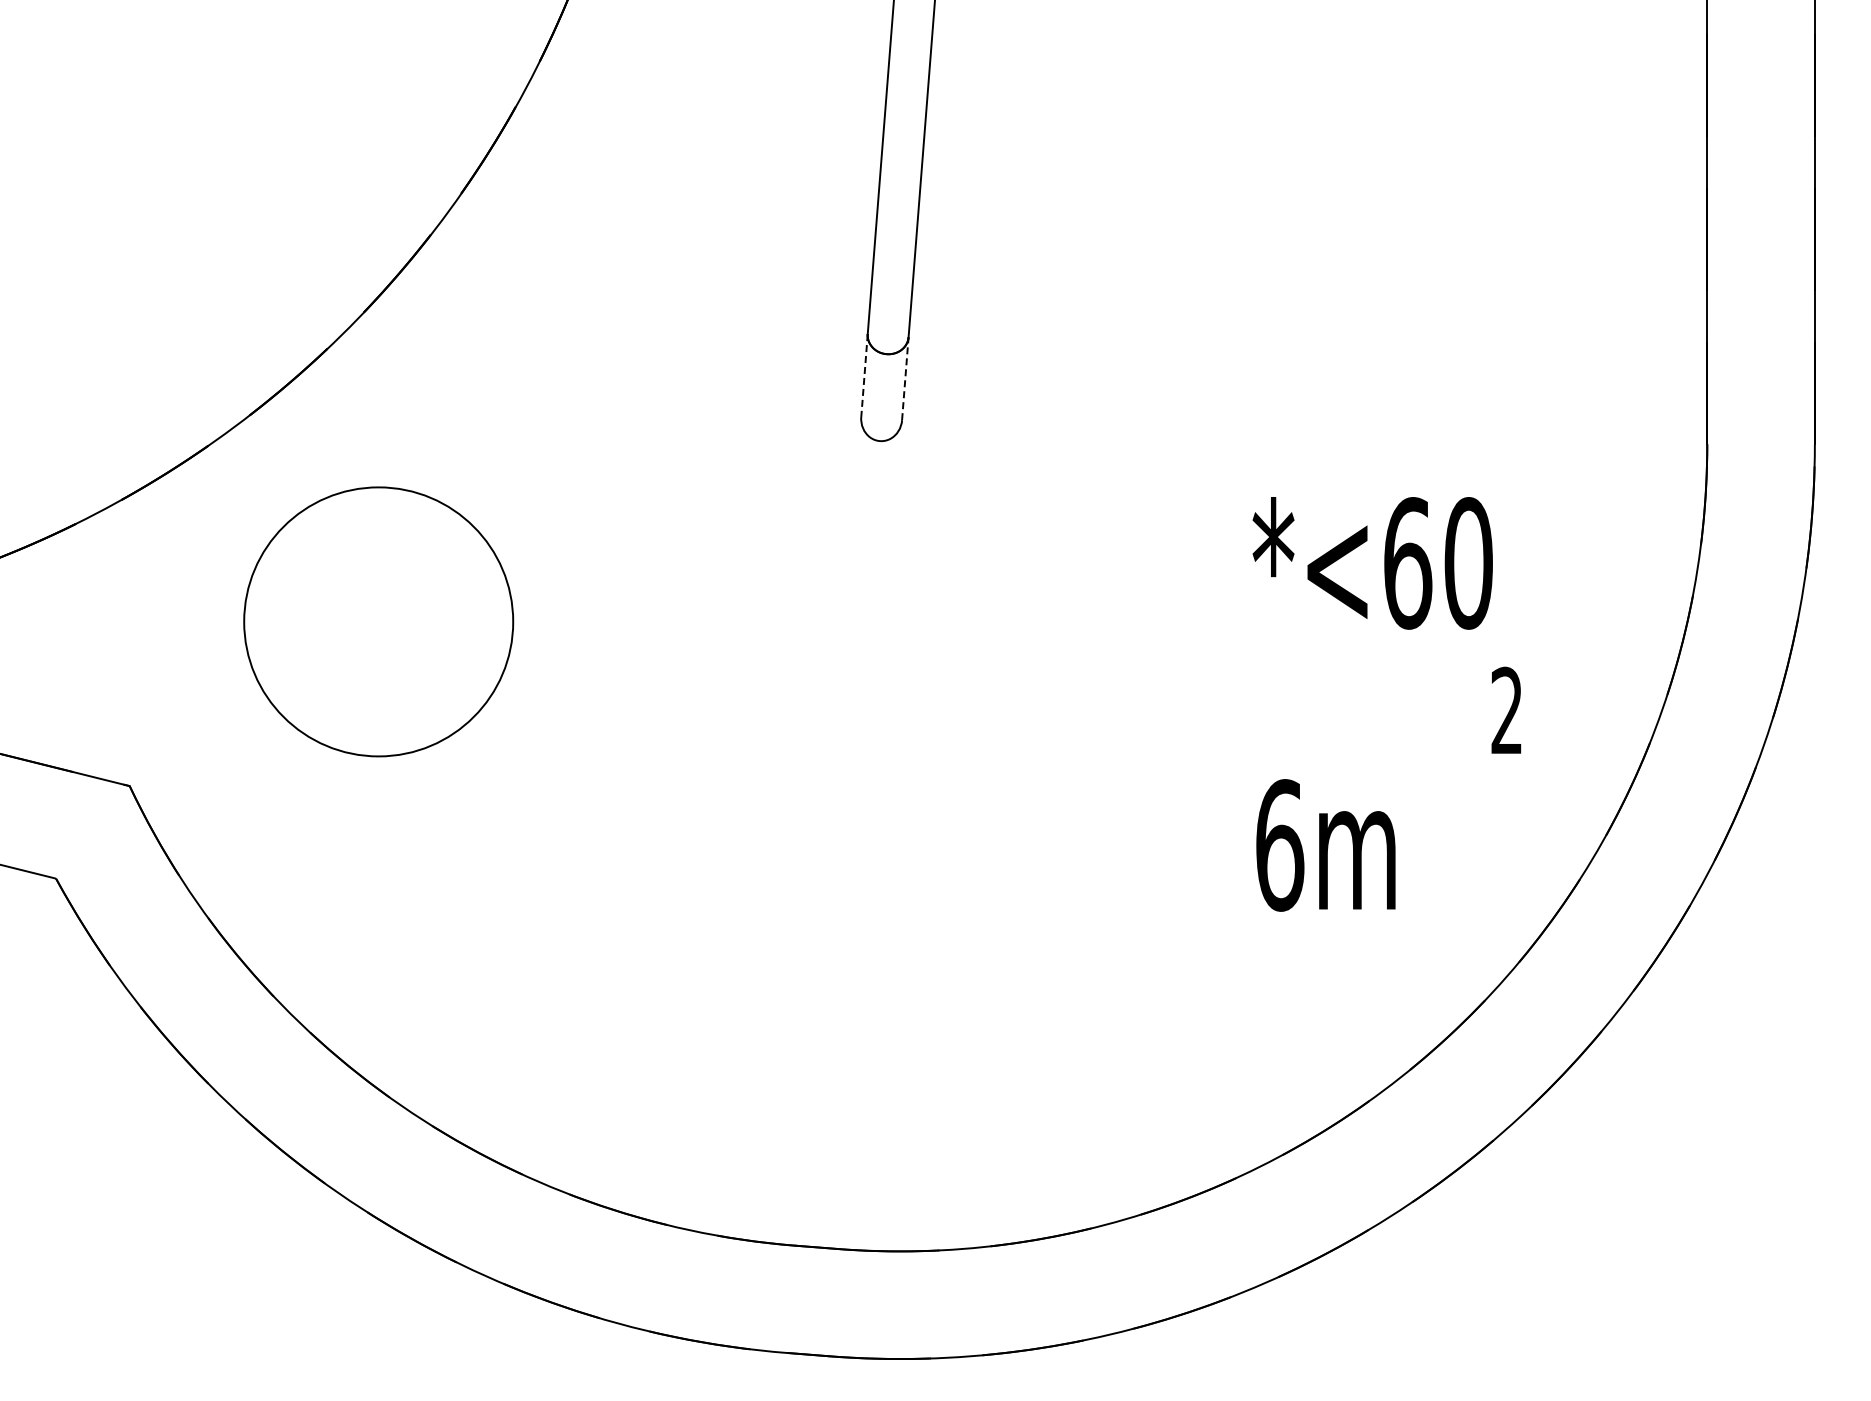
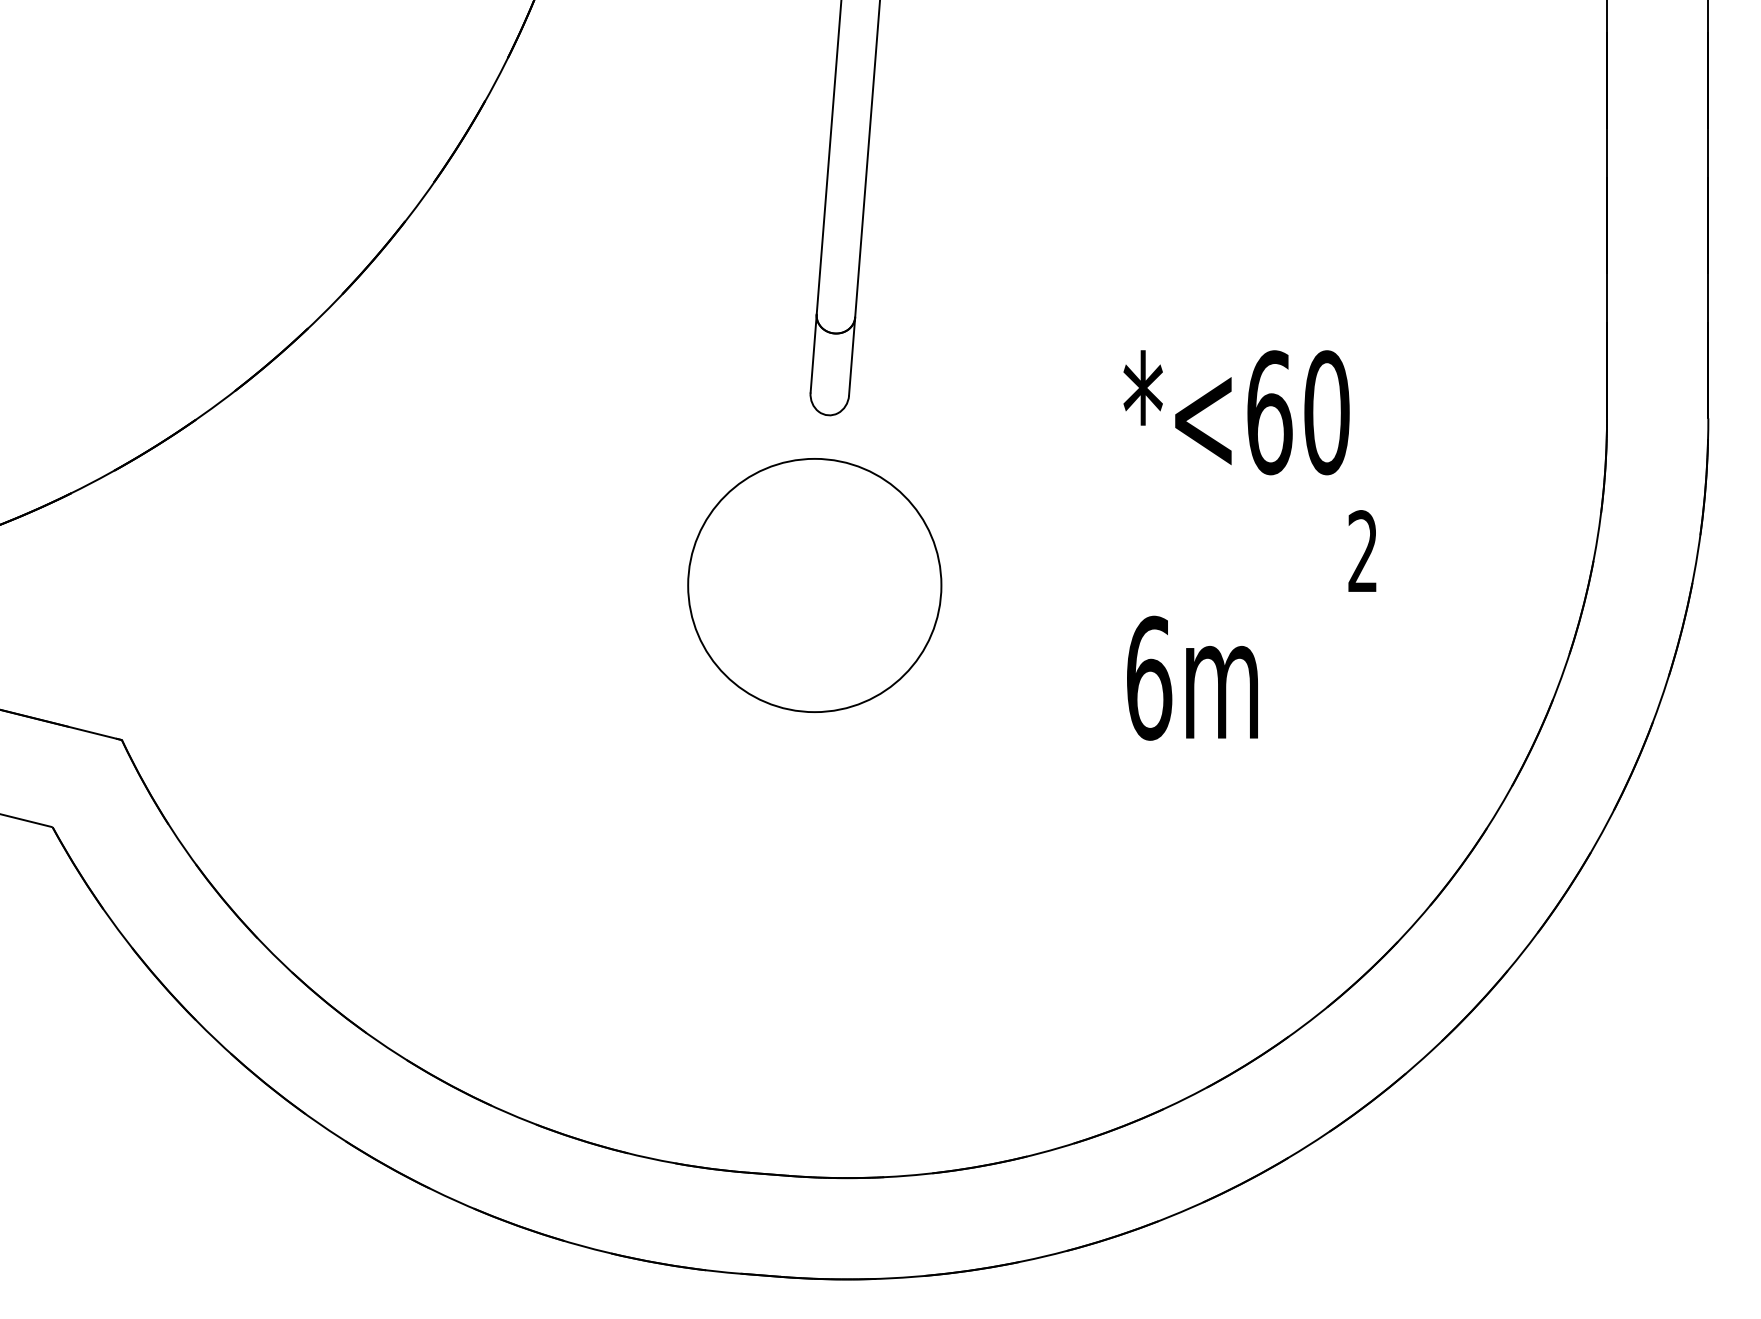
line: (864, 375) -> (813, 353), dashed -> solid
line: (905, 378) -> (852, 356), dashed -> solid
circle: (378, 621) -> (814, 585), moved
text: (1386, 704) -> (1249, 545), moved

